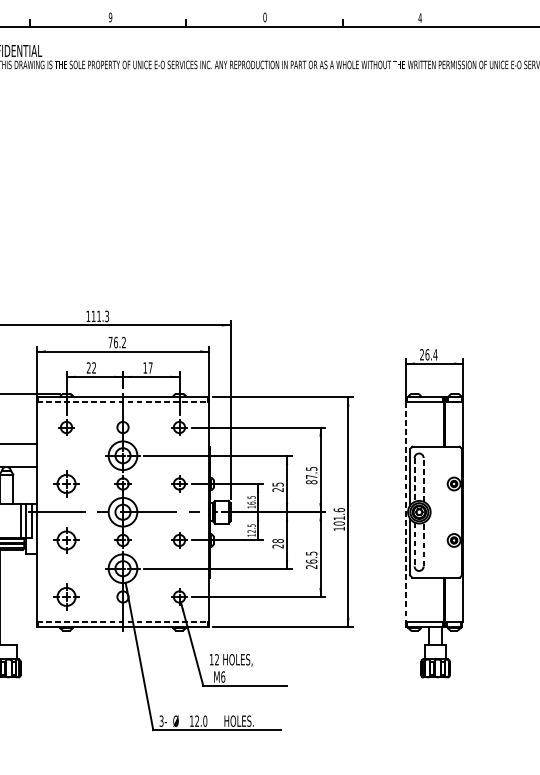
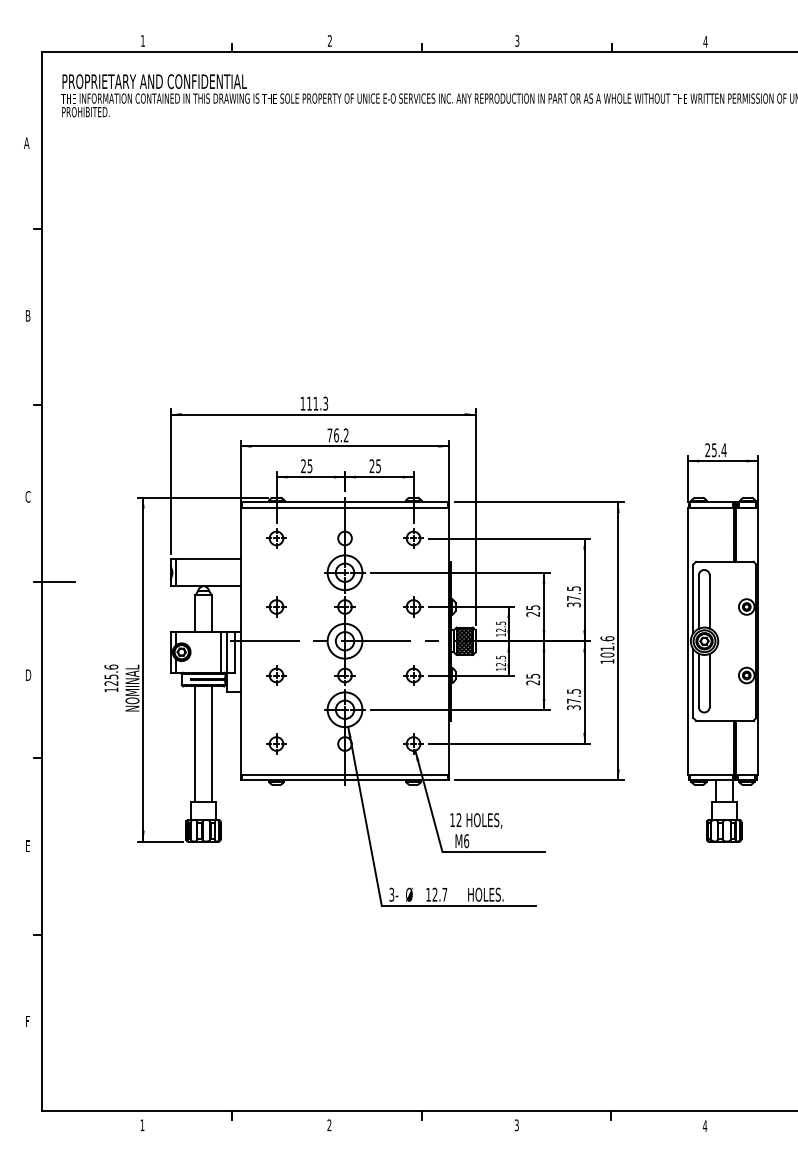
text: (110, 17) -> (329, 40), 9 -> 2
text: (265, 17) -> (517, 40), 0 -> 3
text: (426, 354) -> (713, 450), 26.4 -> 25.4
text: (93, 368) -> (309, 466), 22 -> 25
text: (147, 368) -> (374, 466), 17 -> 25
line: (123, 401) -> (345, 507), dashed -> solid
line: (414, 480) -> (698, 602), dashed -> solid
line: (423, 480) -> (709, 602), dashed -> solid
text: (311, 481) -> (573, 604), 87.5 -> 37.5
part: (66, 483) -> (276, 606), size x0.62
text: (251, 503) -> (500, 630), 16.5 -> 12.5
hatch: (221, 511) -> (464, 640), added
line: (406, 512) -> (688, 641), dashed -> solid
part: (66, 540) -> (276, 675), size x0.62
text: (278, 540) -> (533, 675), 28 -> 25
line: (414, 544) -> (698, 680), dashed -> solid
line: (423, 544) -> (709, 680), dashed -> solid
text: (311, 564) -> (573, 704), 26.5 -> 37.5
part: (66, 596) -> (276, 743), size x0.62
line: (12, 597) -> (211, 744), added
line: (123, 622) -> (345, 775), dashed -> solid
text: (205, 720) -> (444, 894), 12.0 -> 12.7

